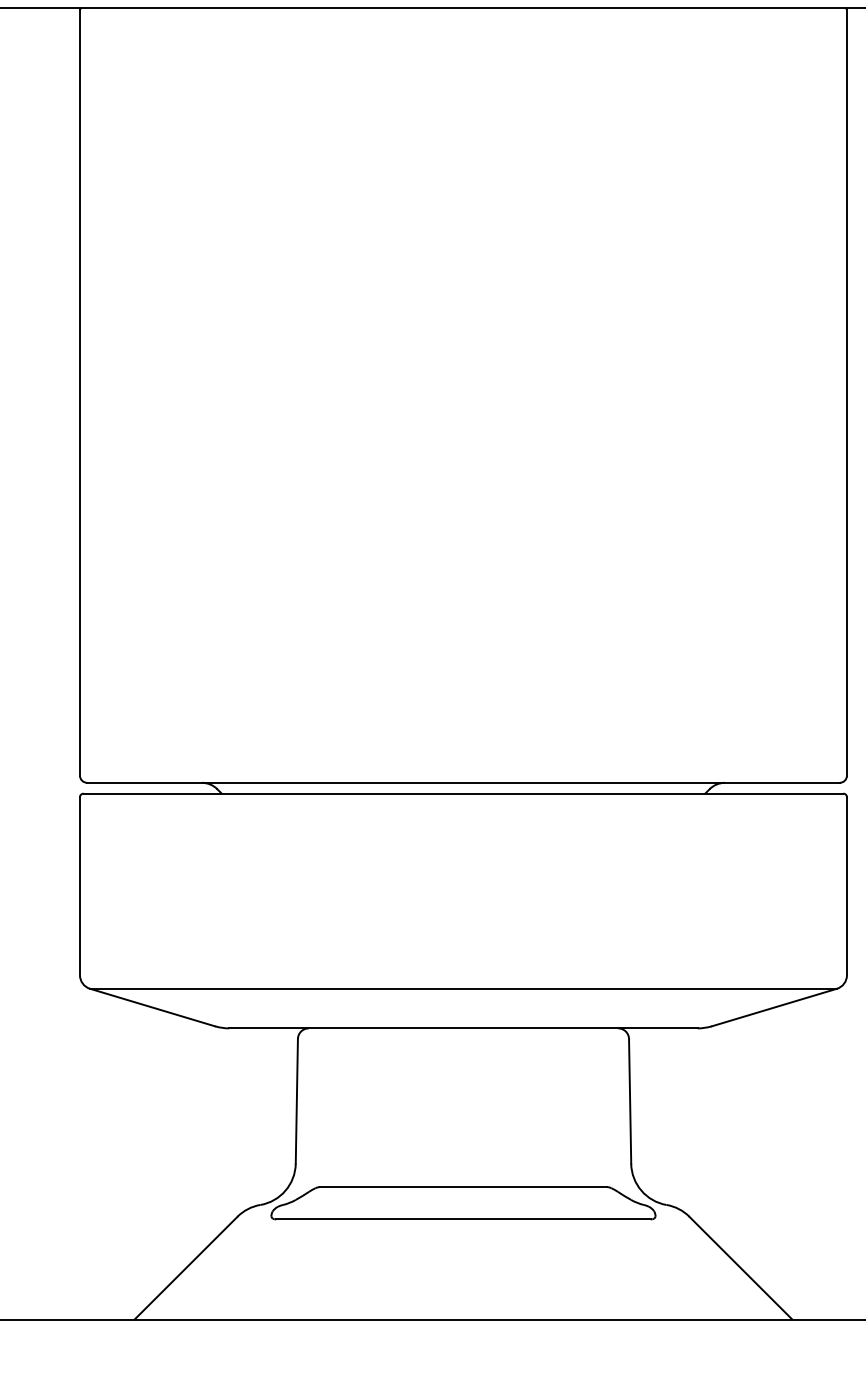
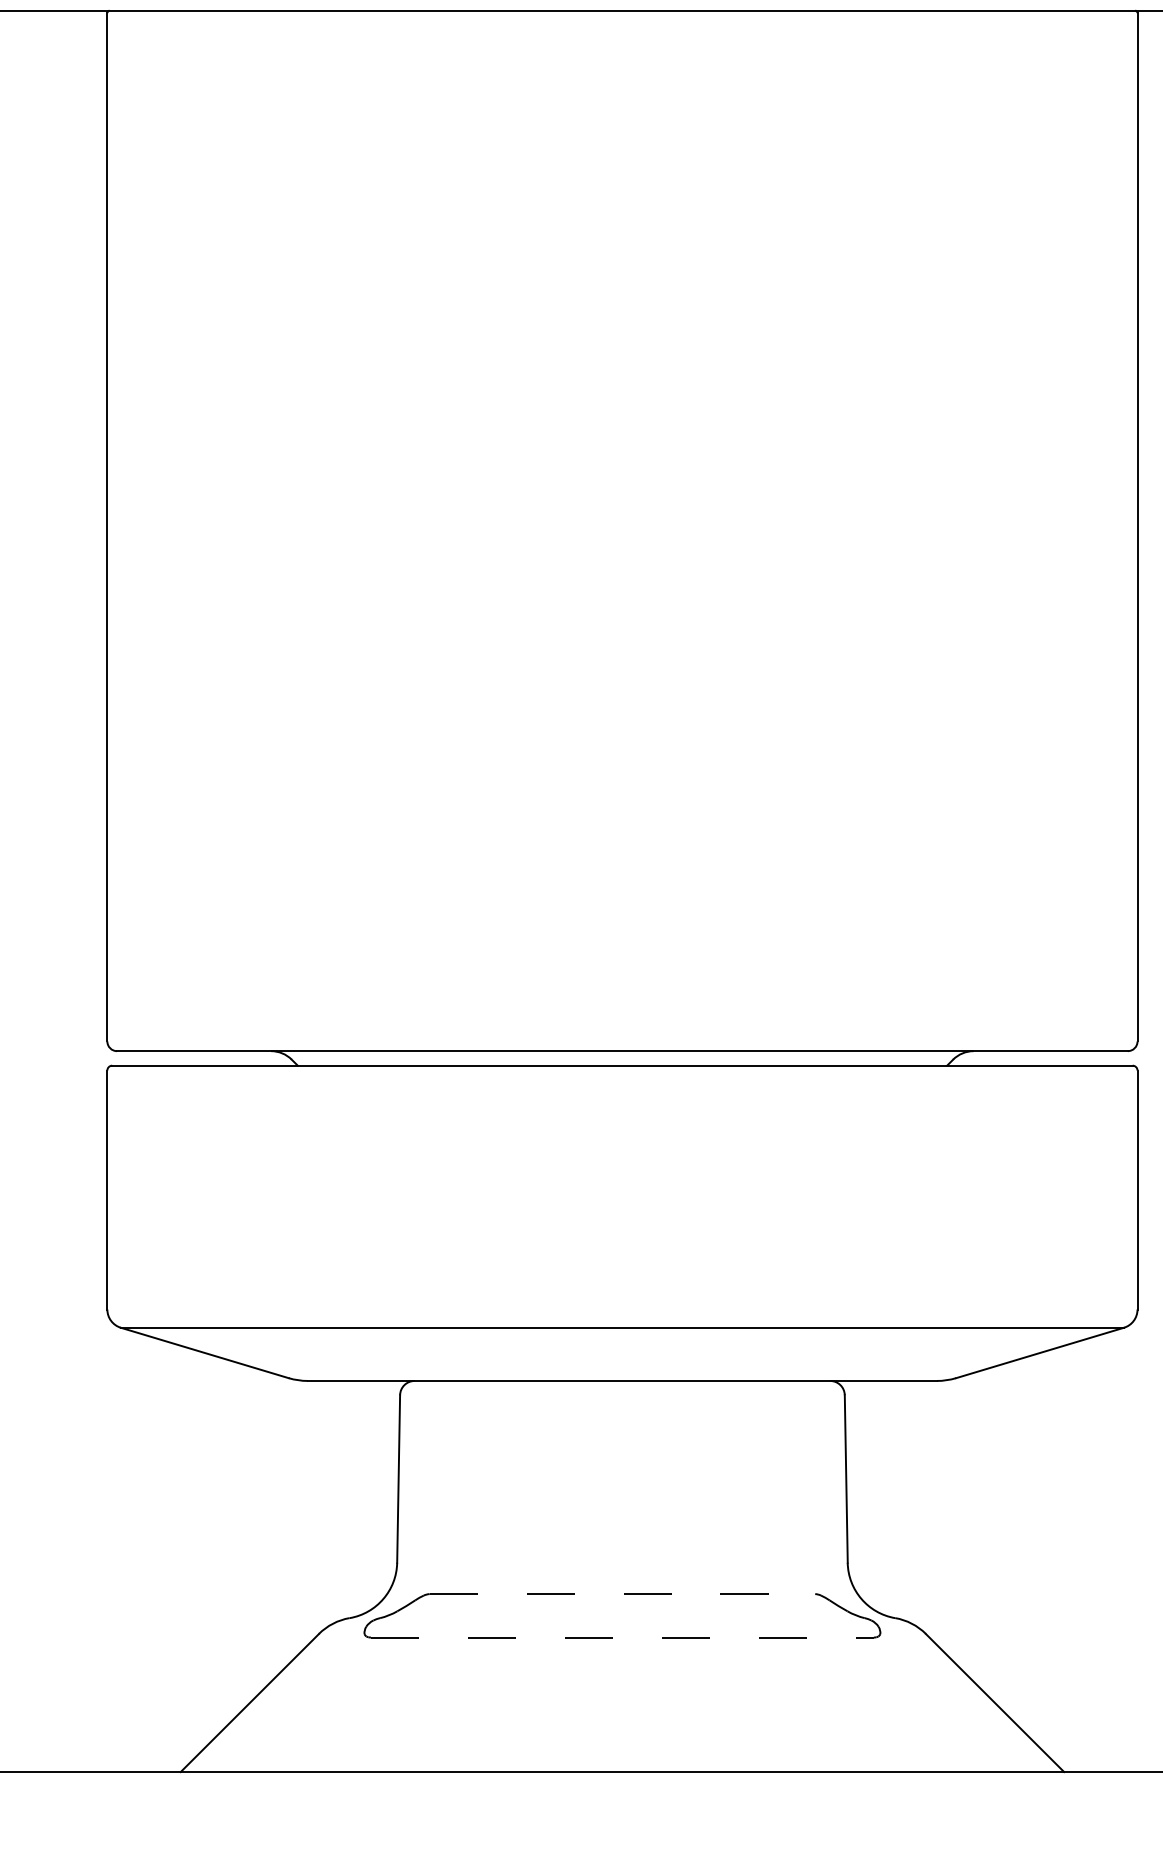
line: (463, 1187) -> (622, 1594), solid -> dashed
line: (464, 1219) -> (623, 1637), solid -> dashed

